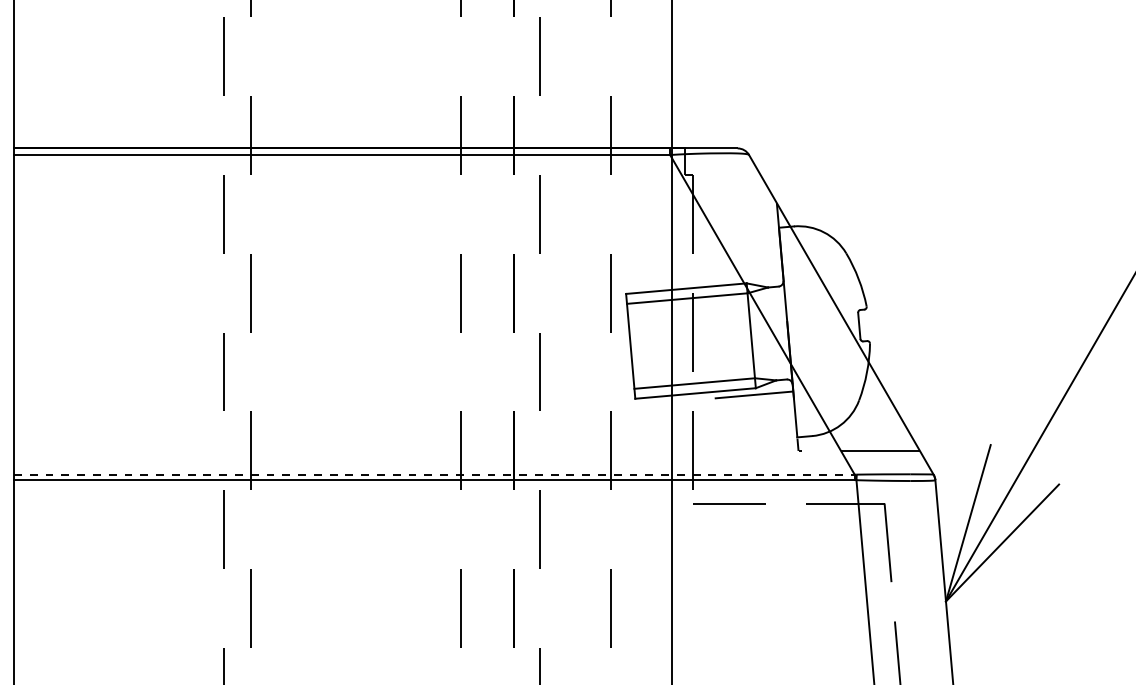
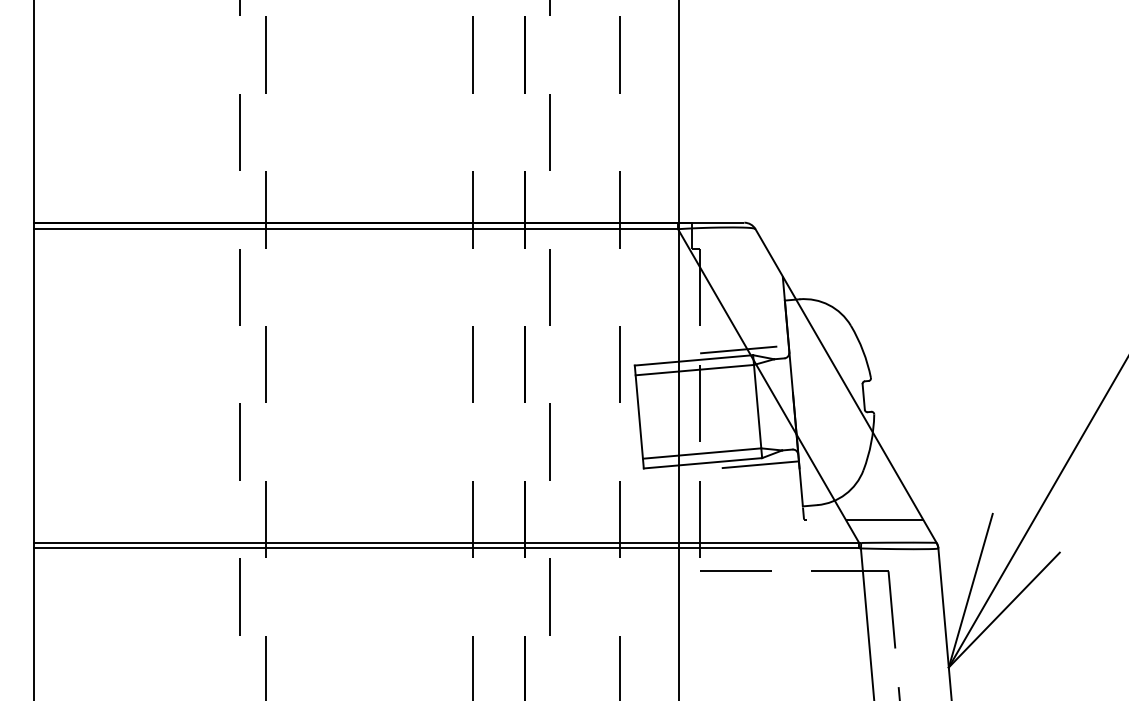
line: (737, 277) -> (744, 349), added
line: (434, 475) -> (446, 543), dashed -> solid

